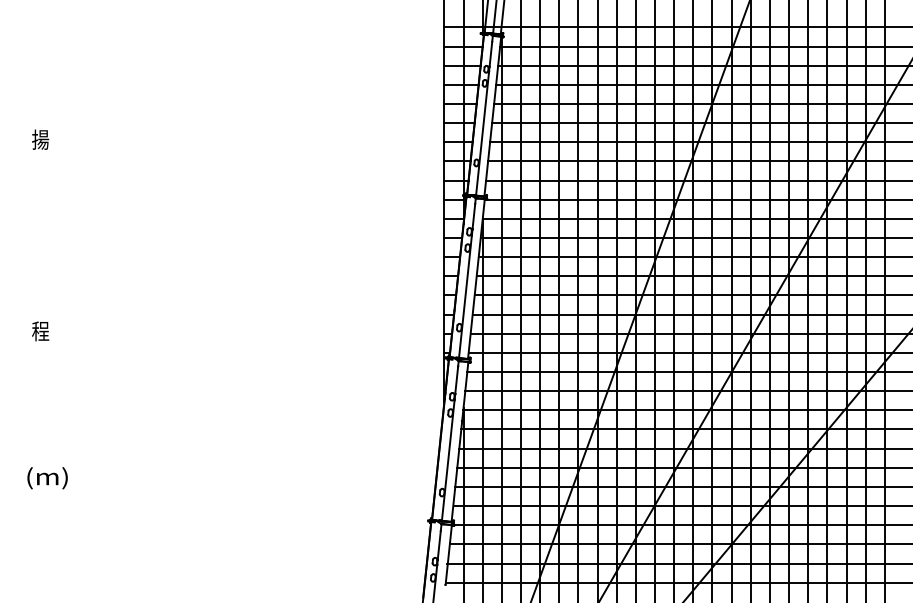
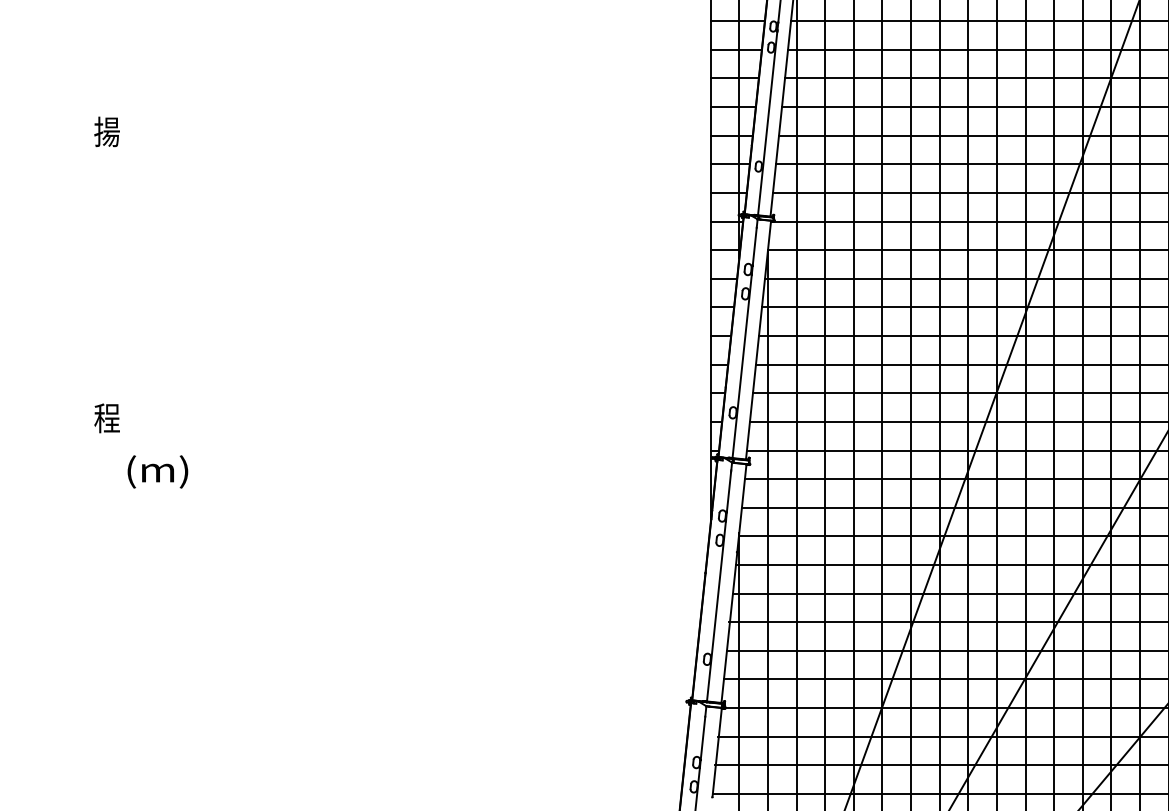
text: (47, 478) -> (157, 472), moved

